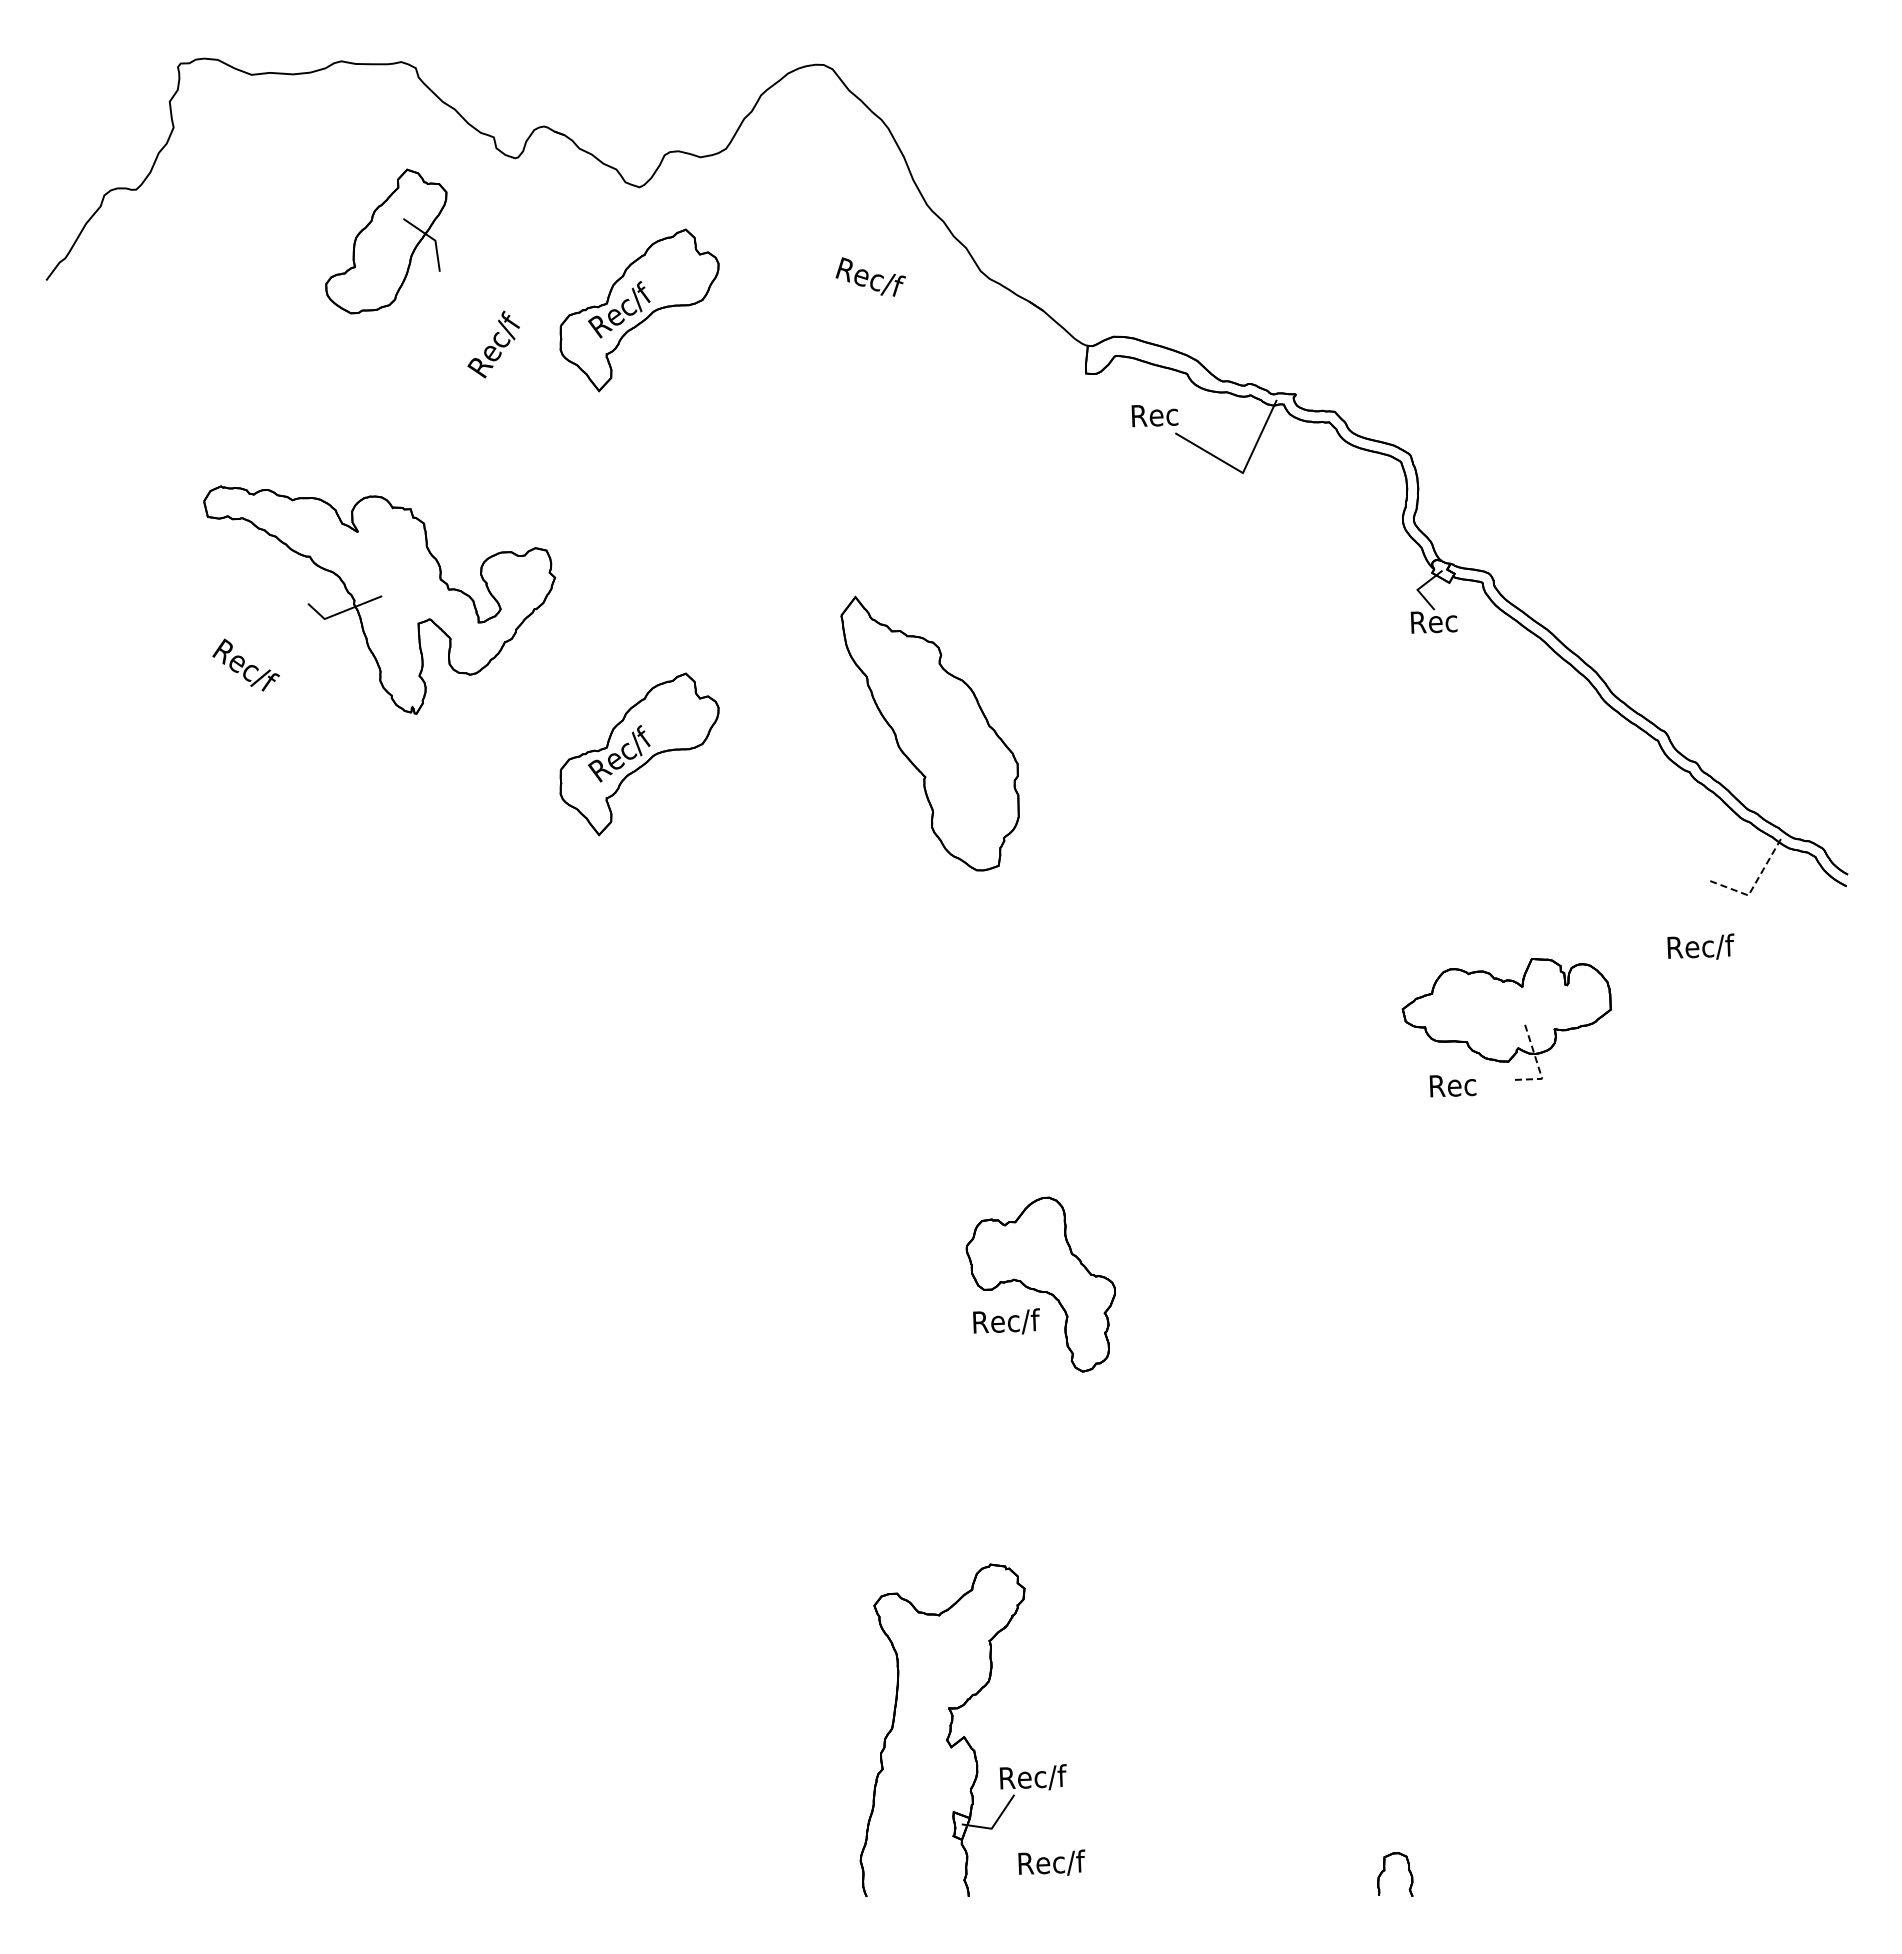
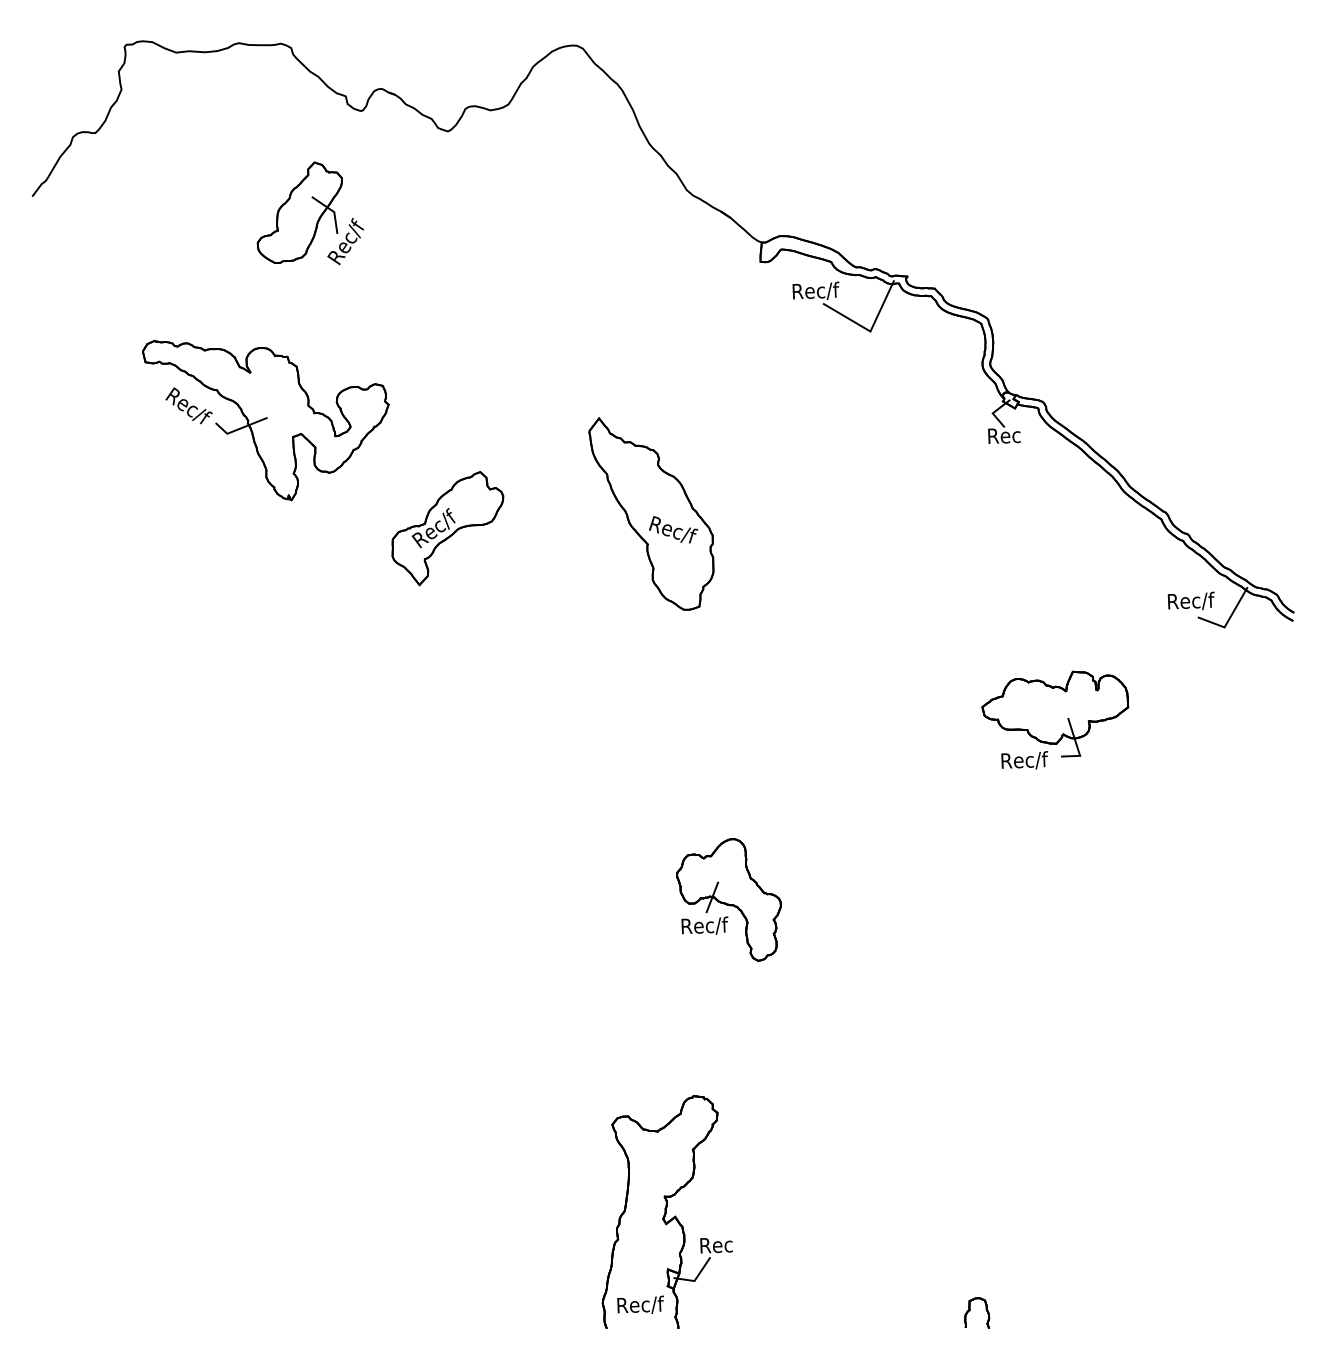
part: (386, 241) -> (300, 212), moved
text: (870, 276) -> (673, 529), moved
part: (639, 310) -> (447, 217), removed
text: (1189, 414) -> (833, 290), Rec -> Rec/f
text: (245, 664) -> (188, 405), moved
line: (1754, 884) -> (1228, 619), dashed -> solid
text: (1700, 946) -> (1190, 600), moved
line: (1538, 1065) -> (1077, 746), dashed -> solid
text: (1487, 1085) -> (1041, 760), Rec -> Rec/f
line: (1017, 1280) -> (712, 897), added
text: (1057, 1777) -> (740, 1245), Rec/f -> Rec
text: (1051, 1862) -> (640, 1304), moved

